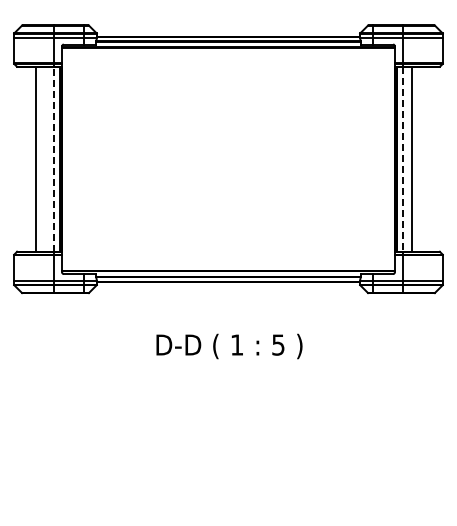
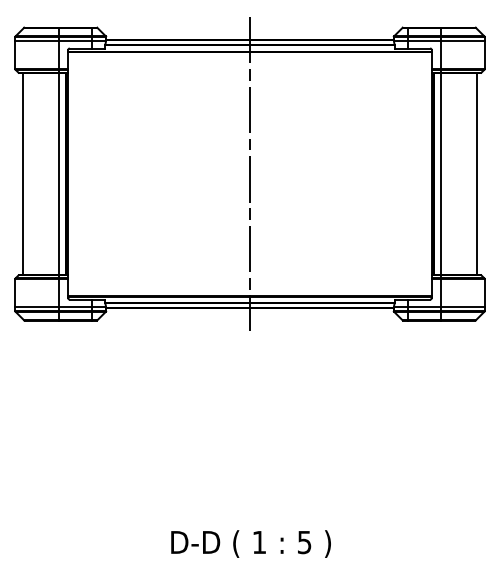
line: (53, 158) -> (58, 173), dashed -> solid
line: (228, 158) -> (250, 173), added
line: (35, 159) -> (22, 174), moved
line: (403, 159) -> (441, 174), dashed -> solid
line: (412, 159) -> (477, 174), moved
text: (229, 346) -> (251, 544), moved

